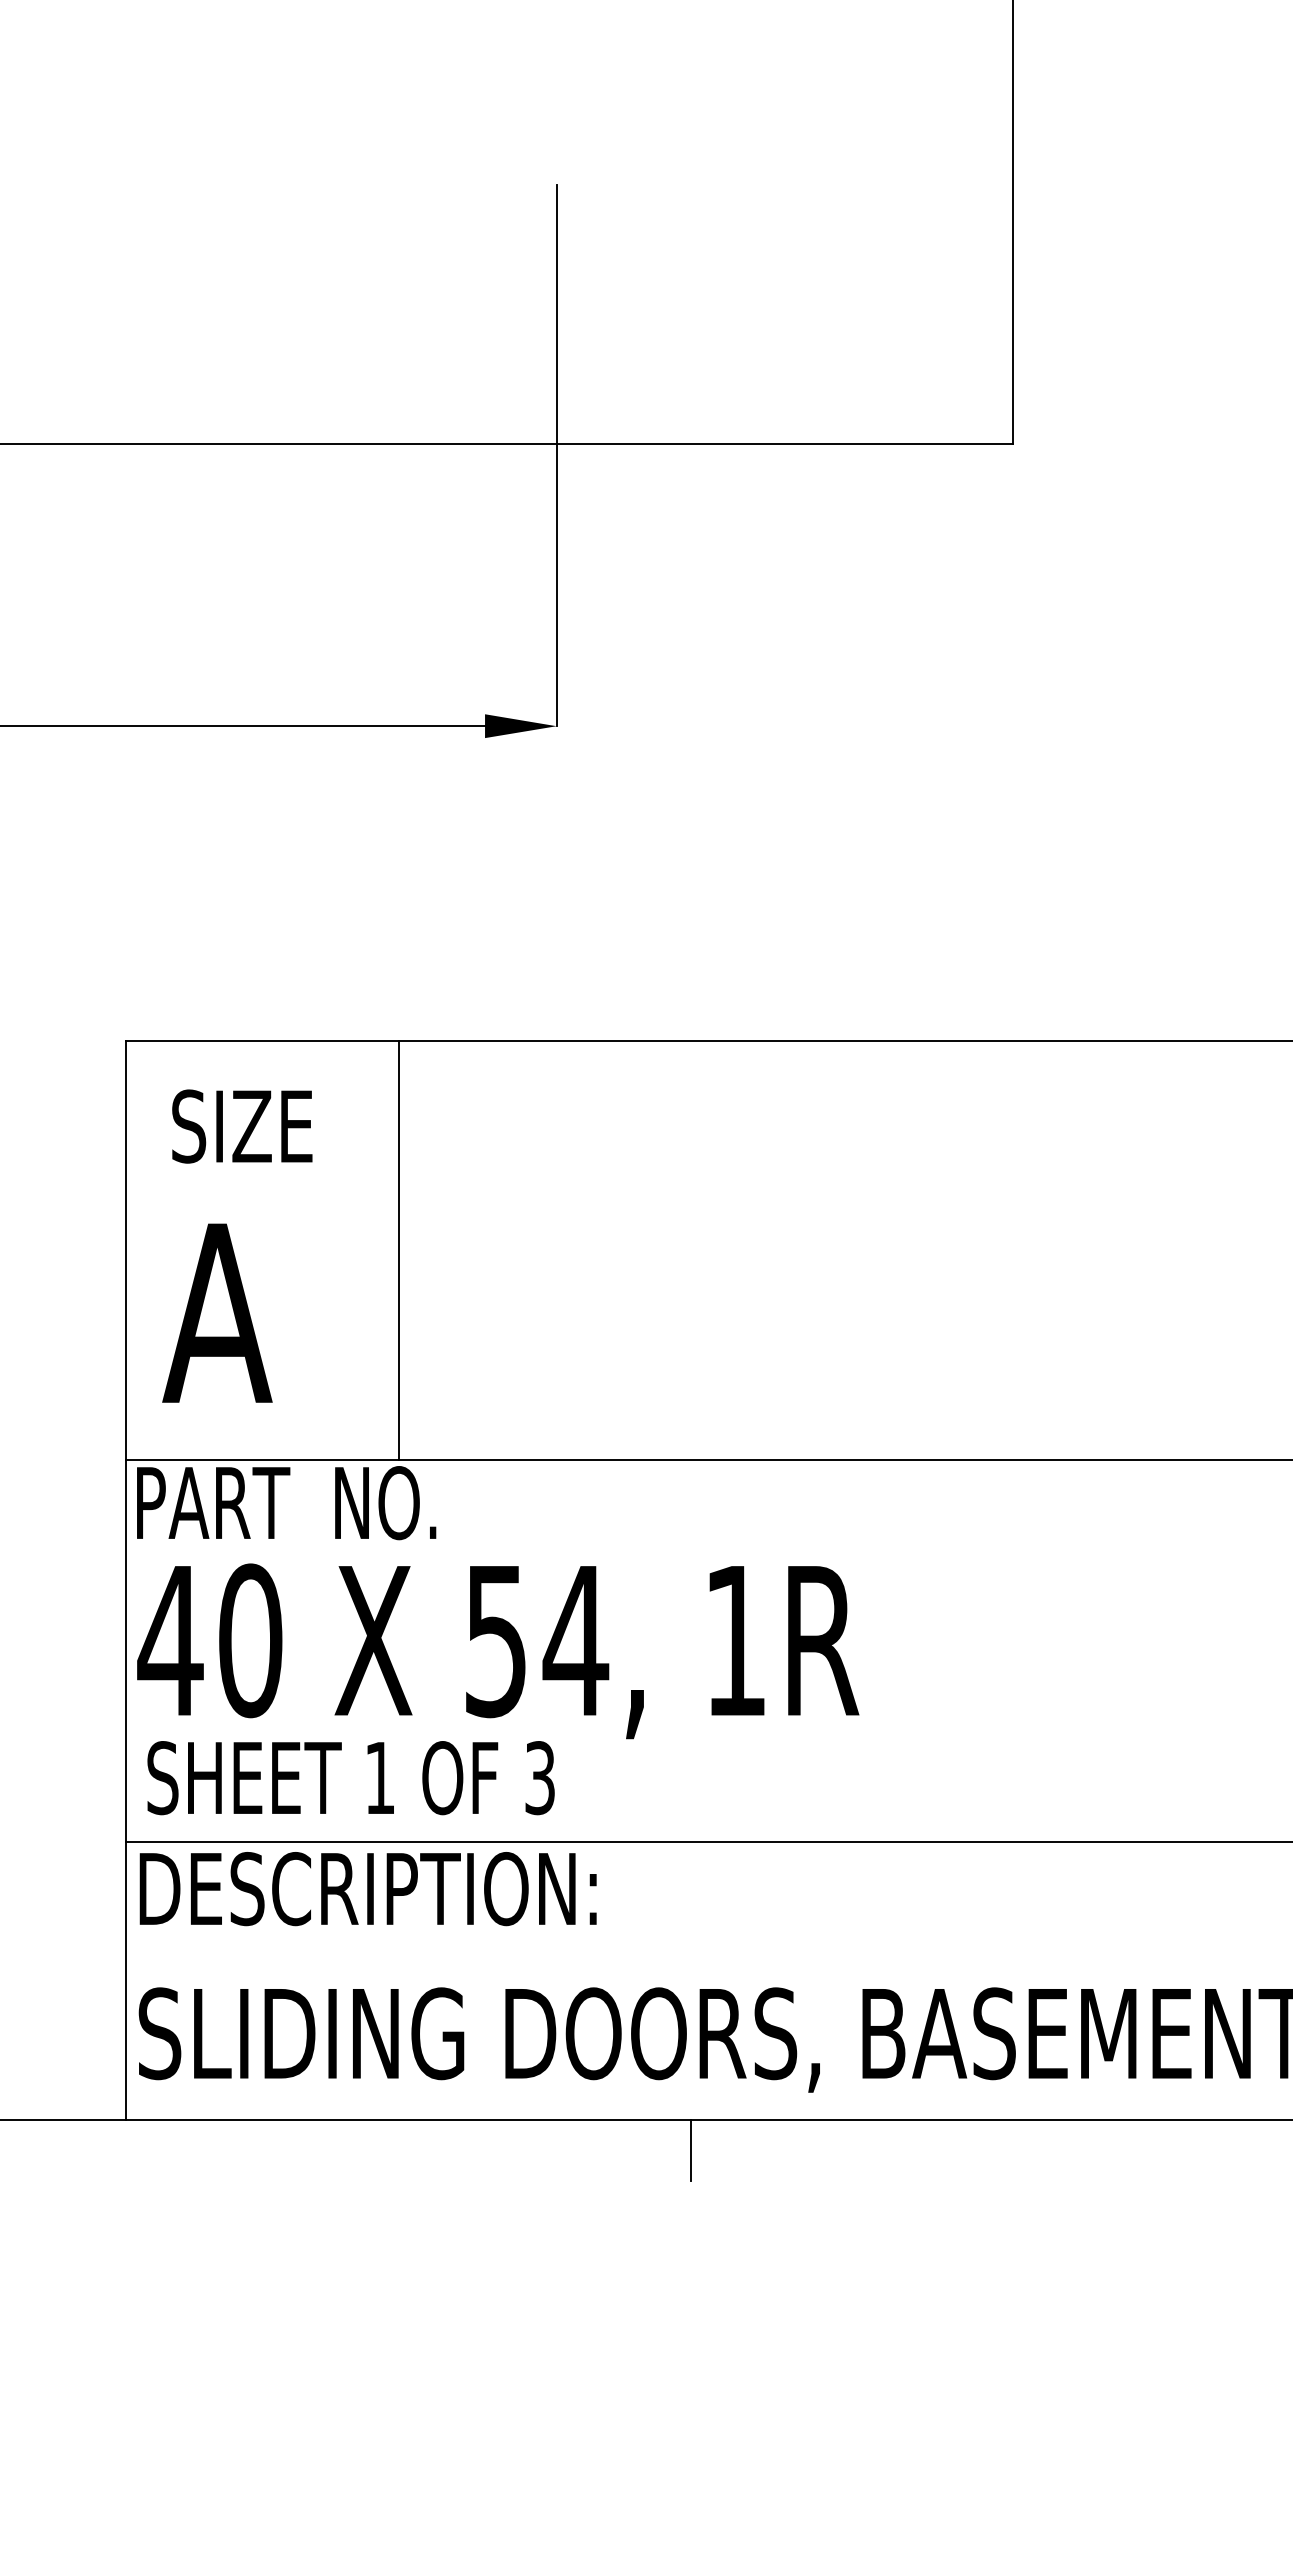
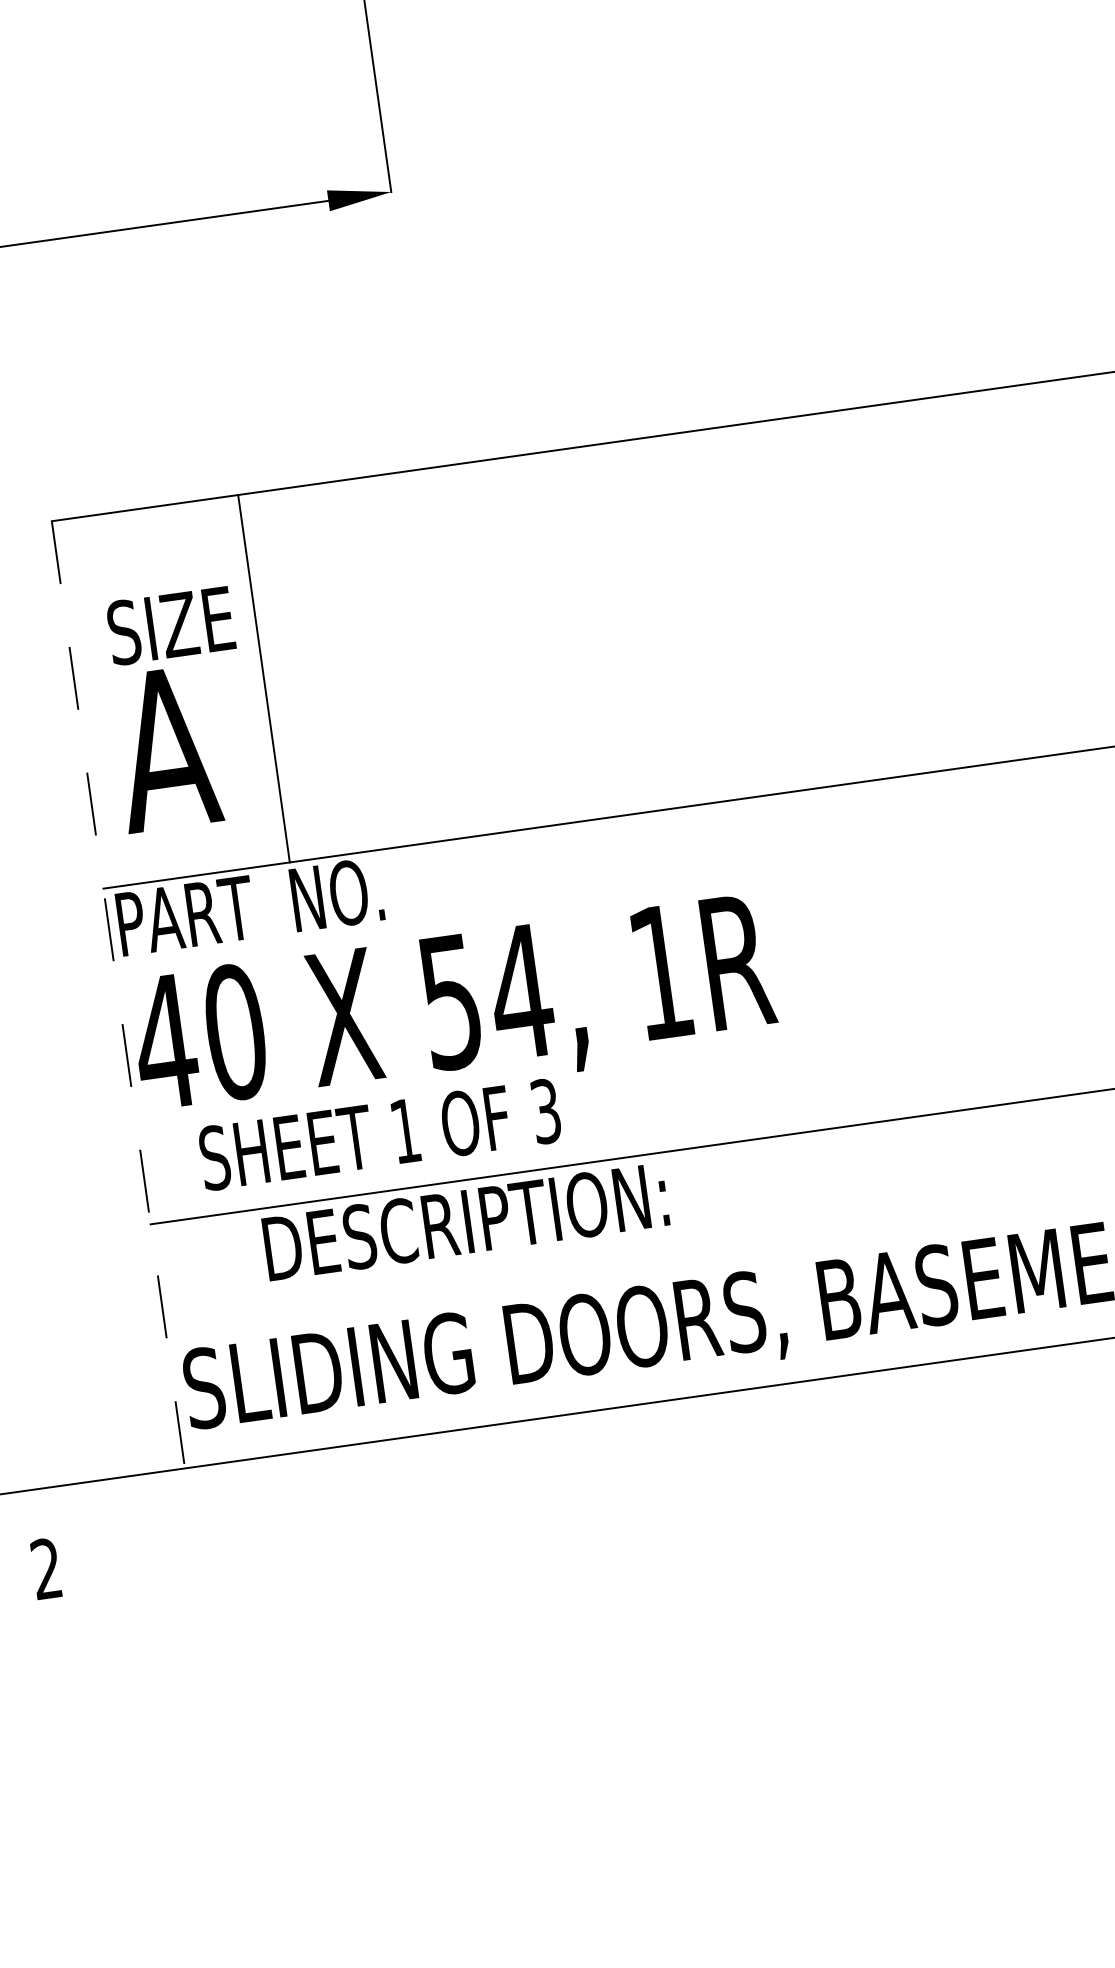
text: (242, 1126) -> (171, 625), moved
line: (398, 1249) -> (263, 678), moved
line: (125, 1580) -> (118, 994), solid -> dashed
text: (350, 1778) -> (379, 1135), moved
text: (367, 1889) -> (465, 1222), moved
line: (691, 2150) -> (685, 1425), removed

